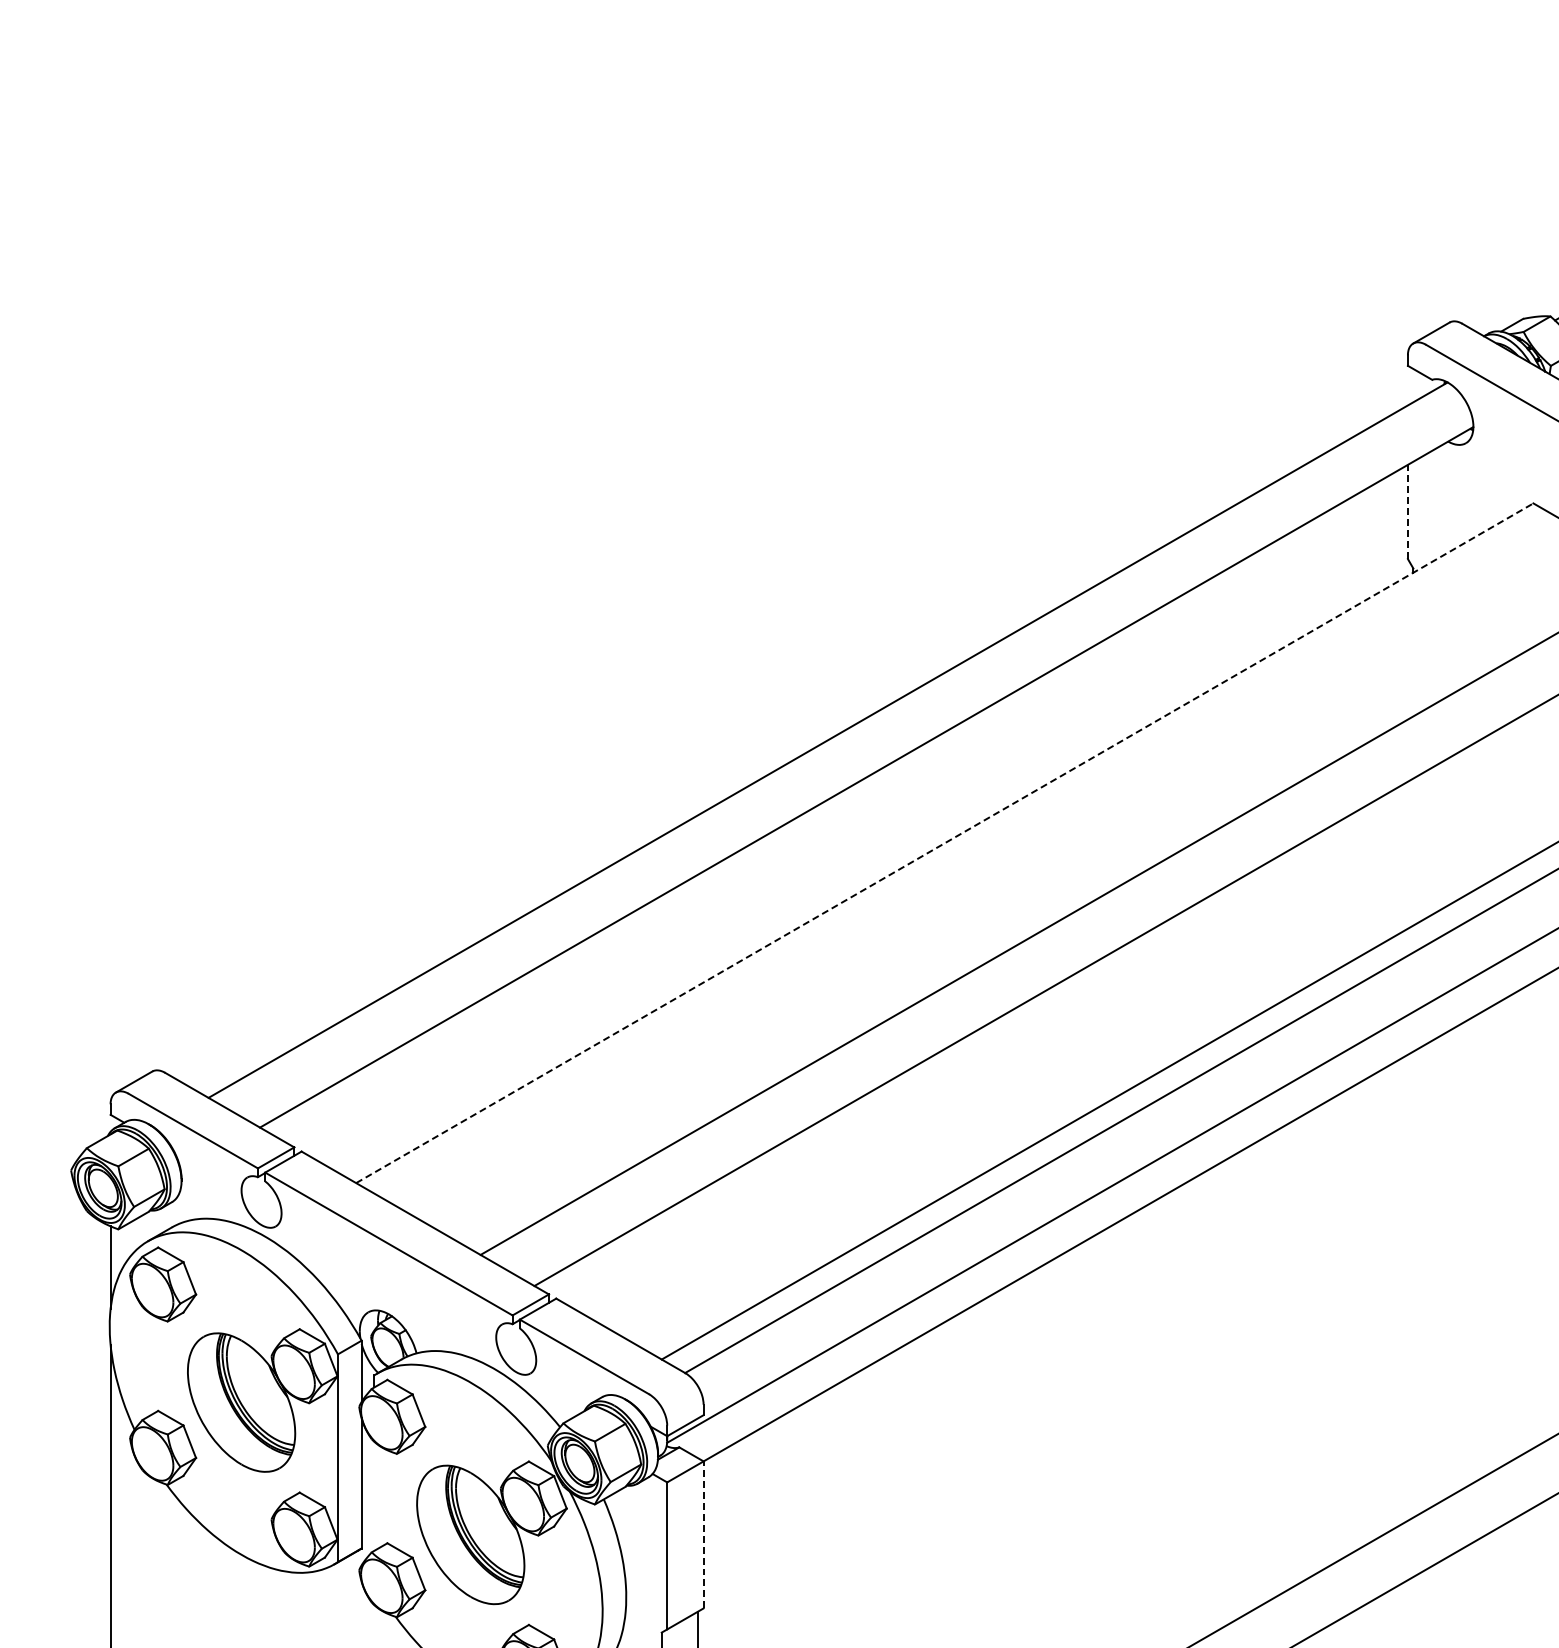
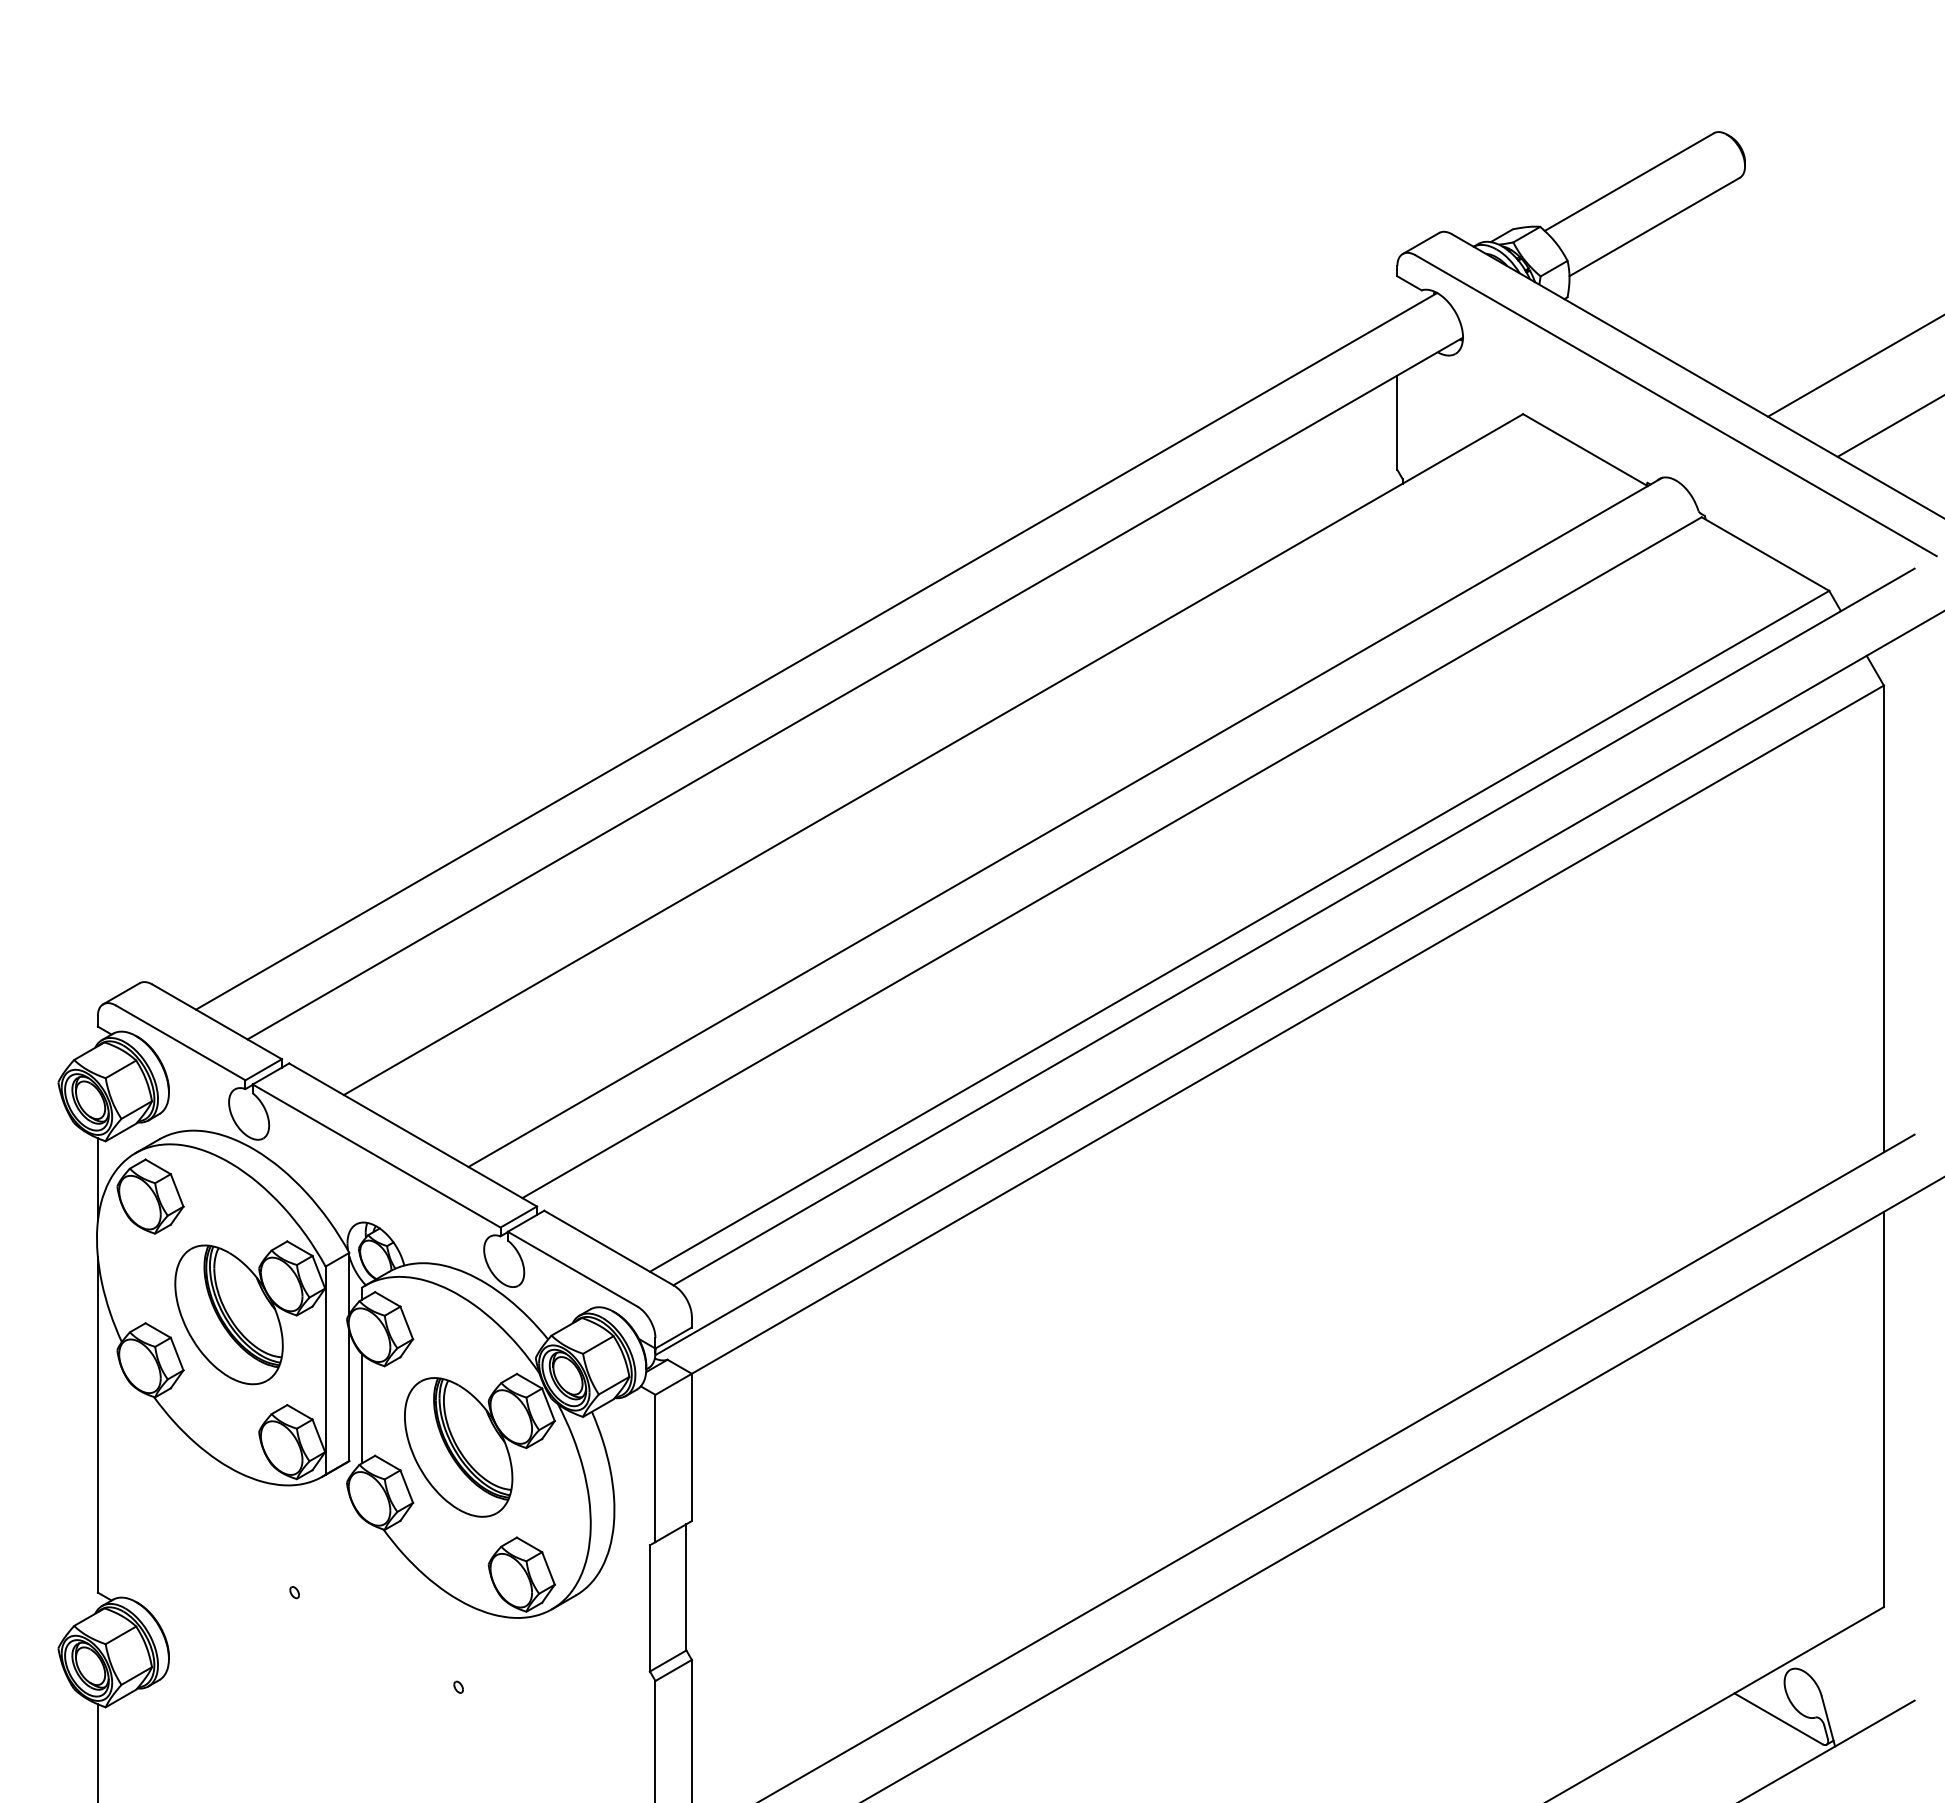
line: (1408, 511) -> (1397, 422), dashed -> solid
line: (944, 843) -> (933, 754), dashed -> solid
line: (374, 1496) -> (362, 1408), added
line: (703, 1534) -> (691, 1447), dashed -> solid

